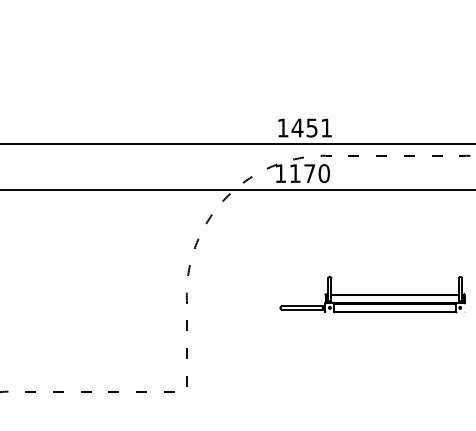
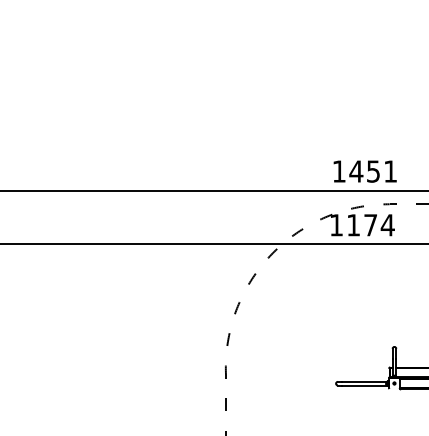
text: (324, 173) -> (388, 225), 1170 -> 1174

